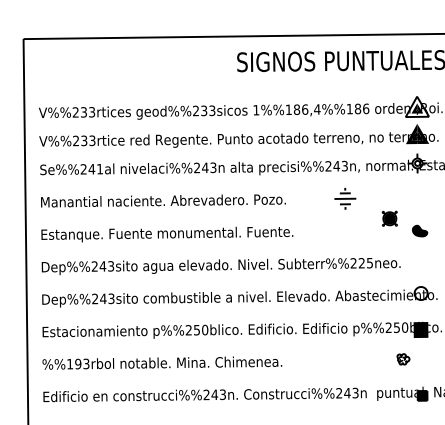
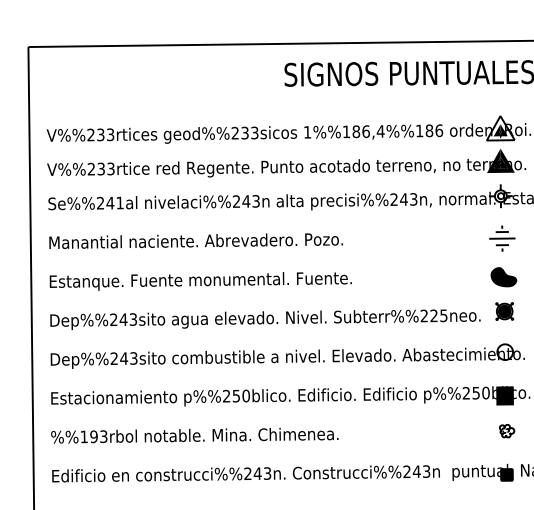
part: (345, 198) -> (502, 238), moved
part: (389, 218) -> (504, 311), moved
part: (419, 231) -> (503, 277), size x1.43
part: (403, 359) -> (507, 431), moved

